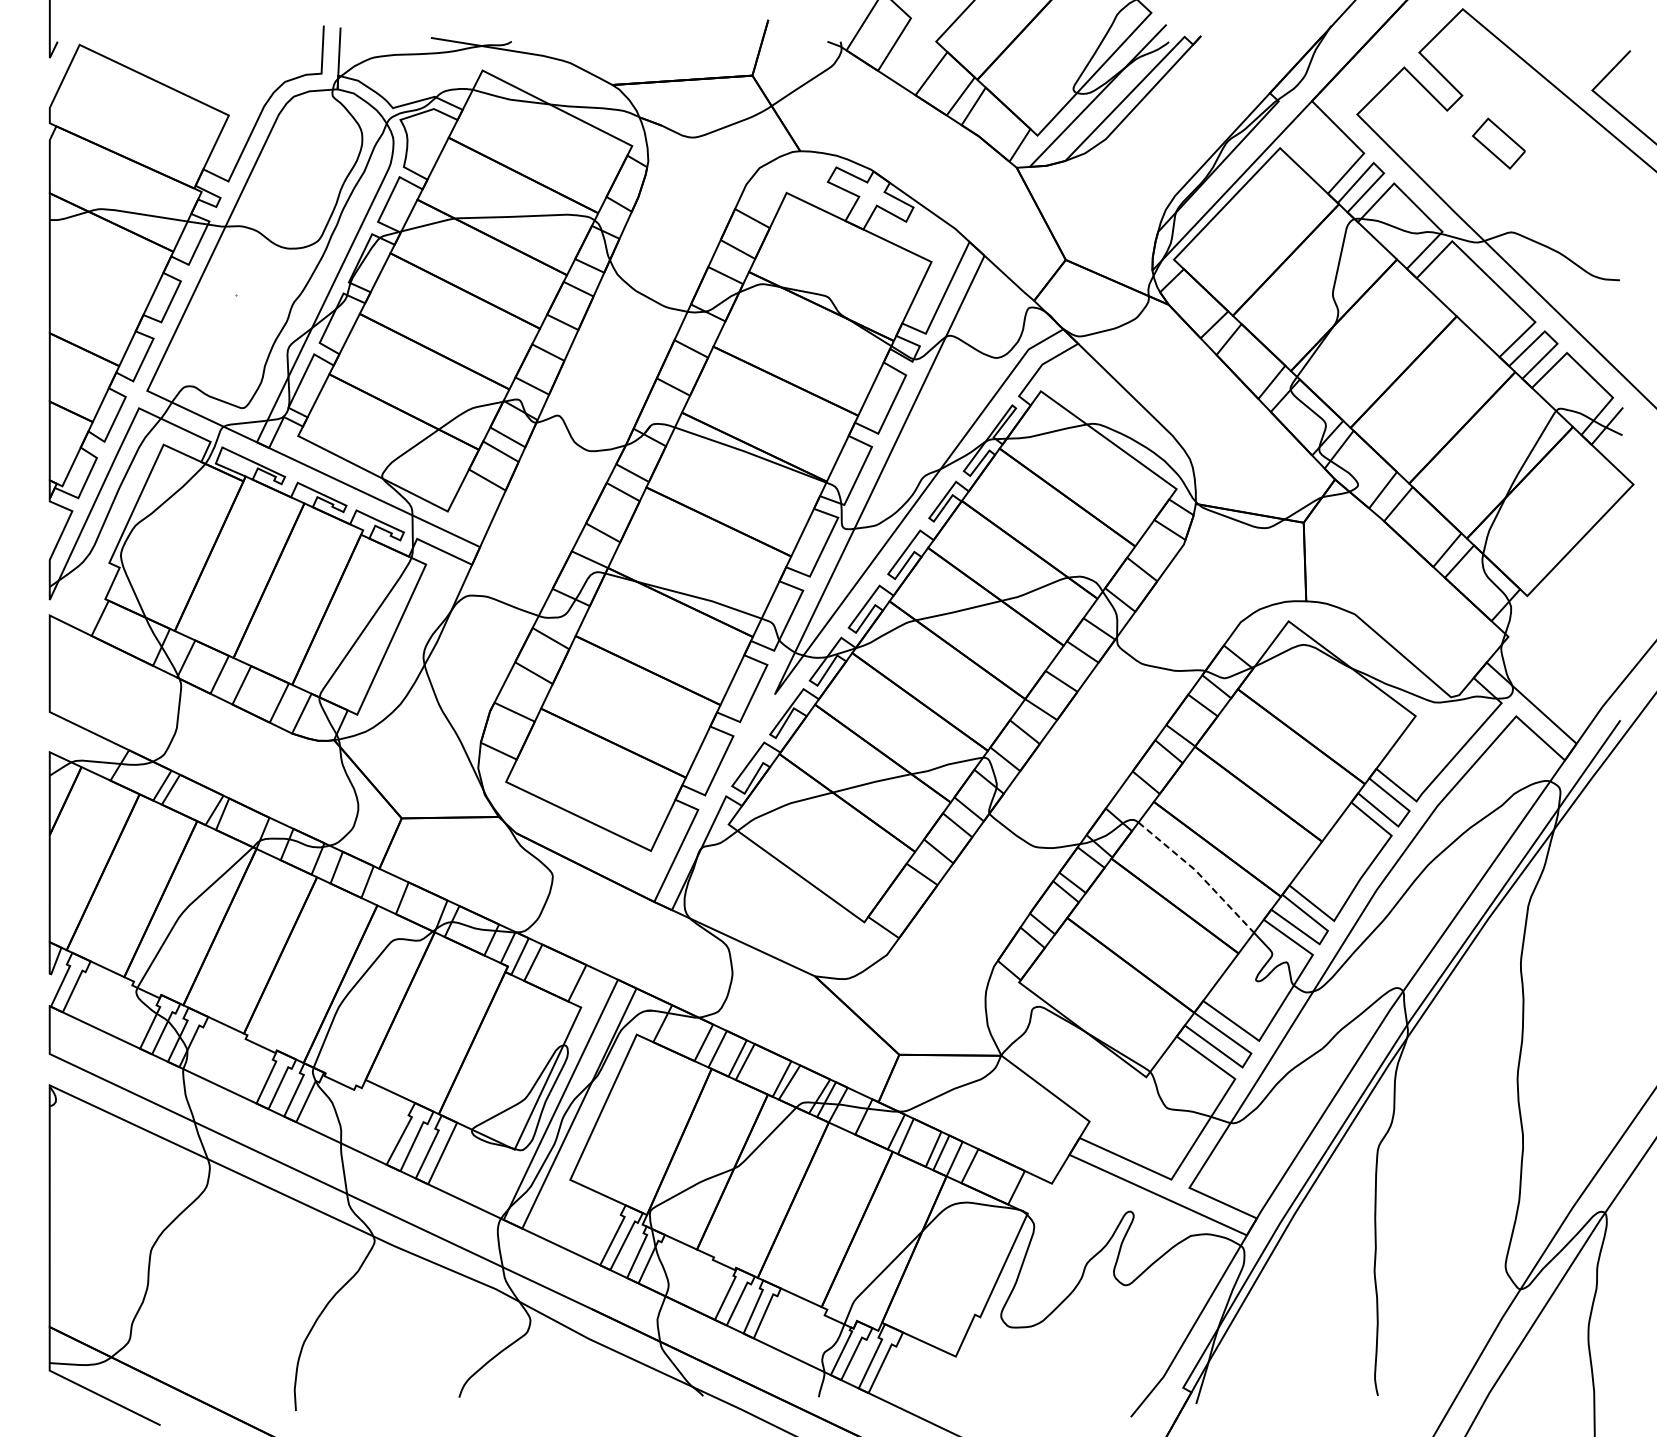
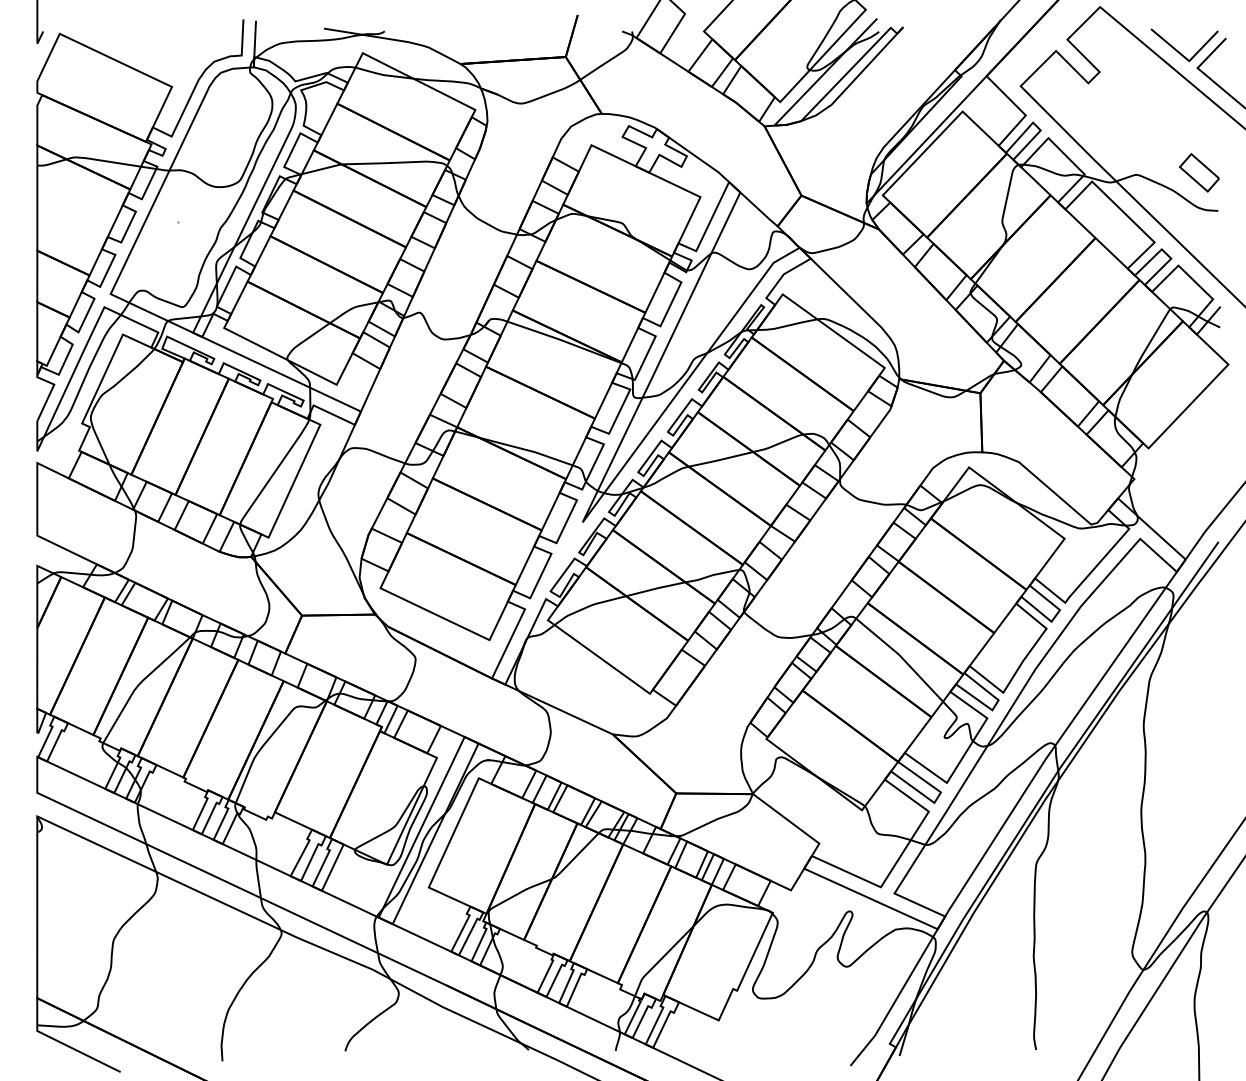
line: (1569, 69) -> (1180, 52), added
part: (1498, 143) -> (1199, 172), moved
line: (1198, 873) -> (901, 657), dashed -> solid

